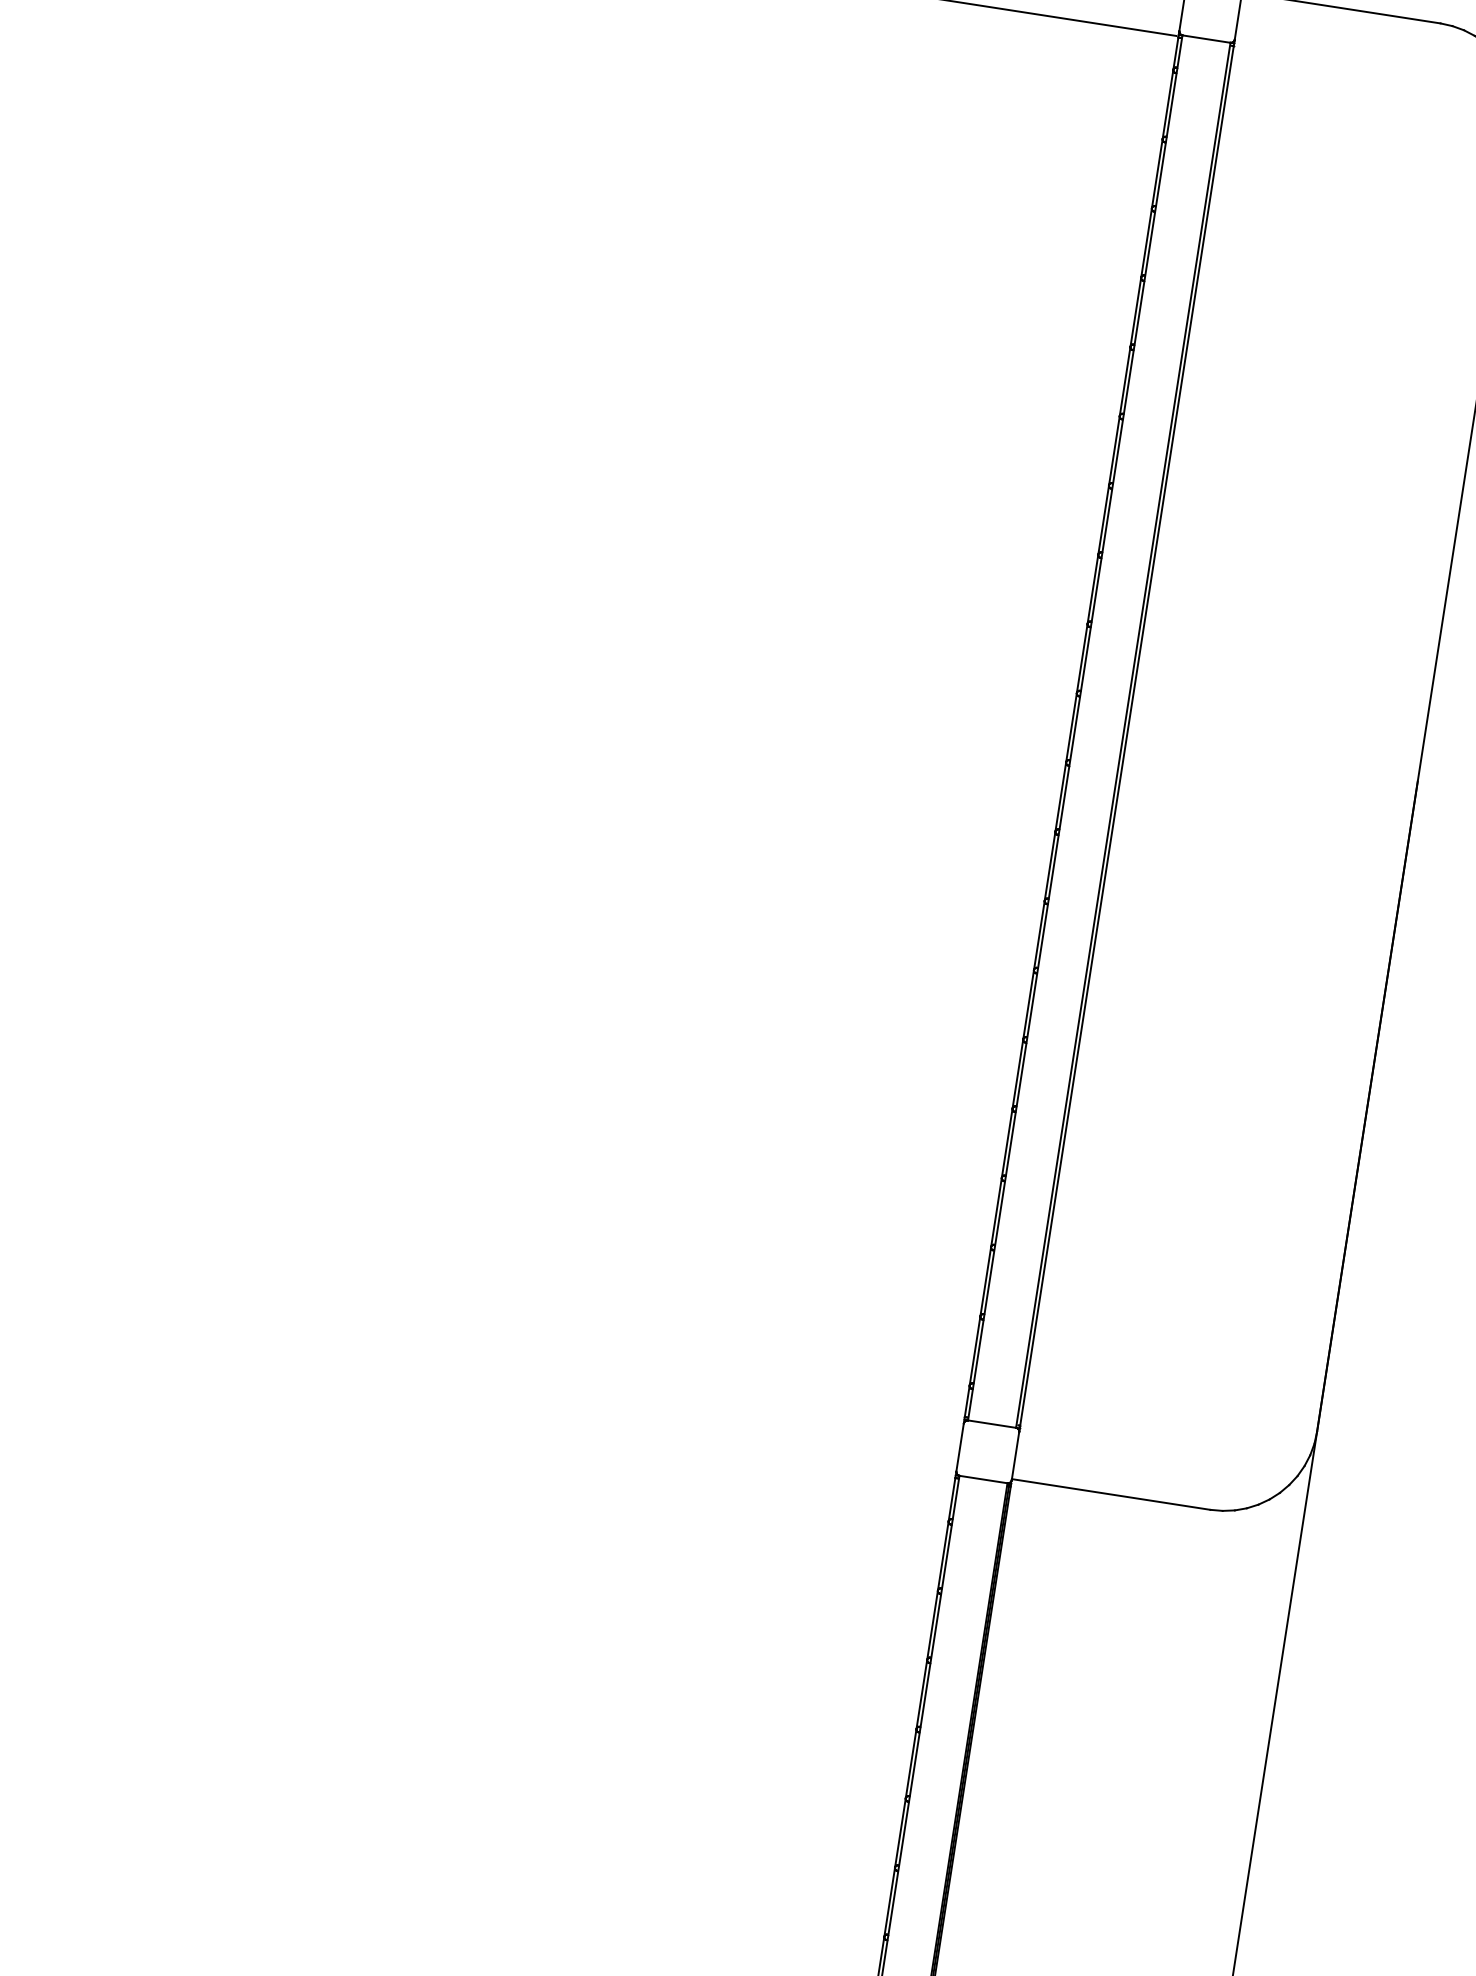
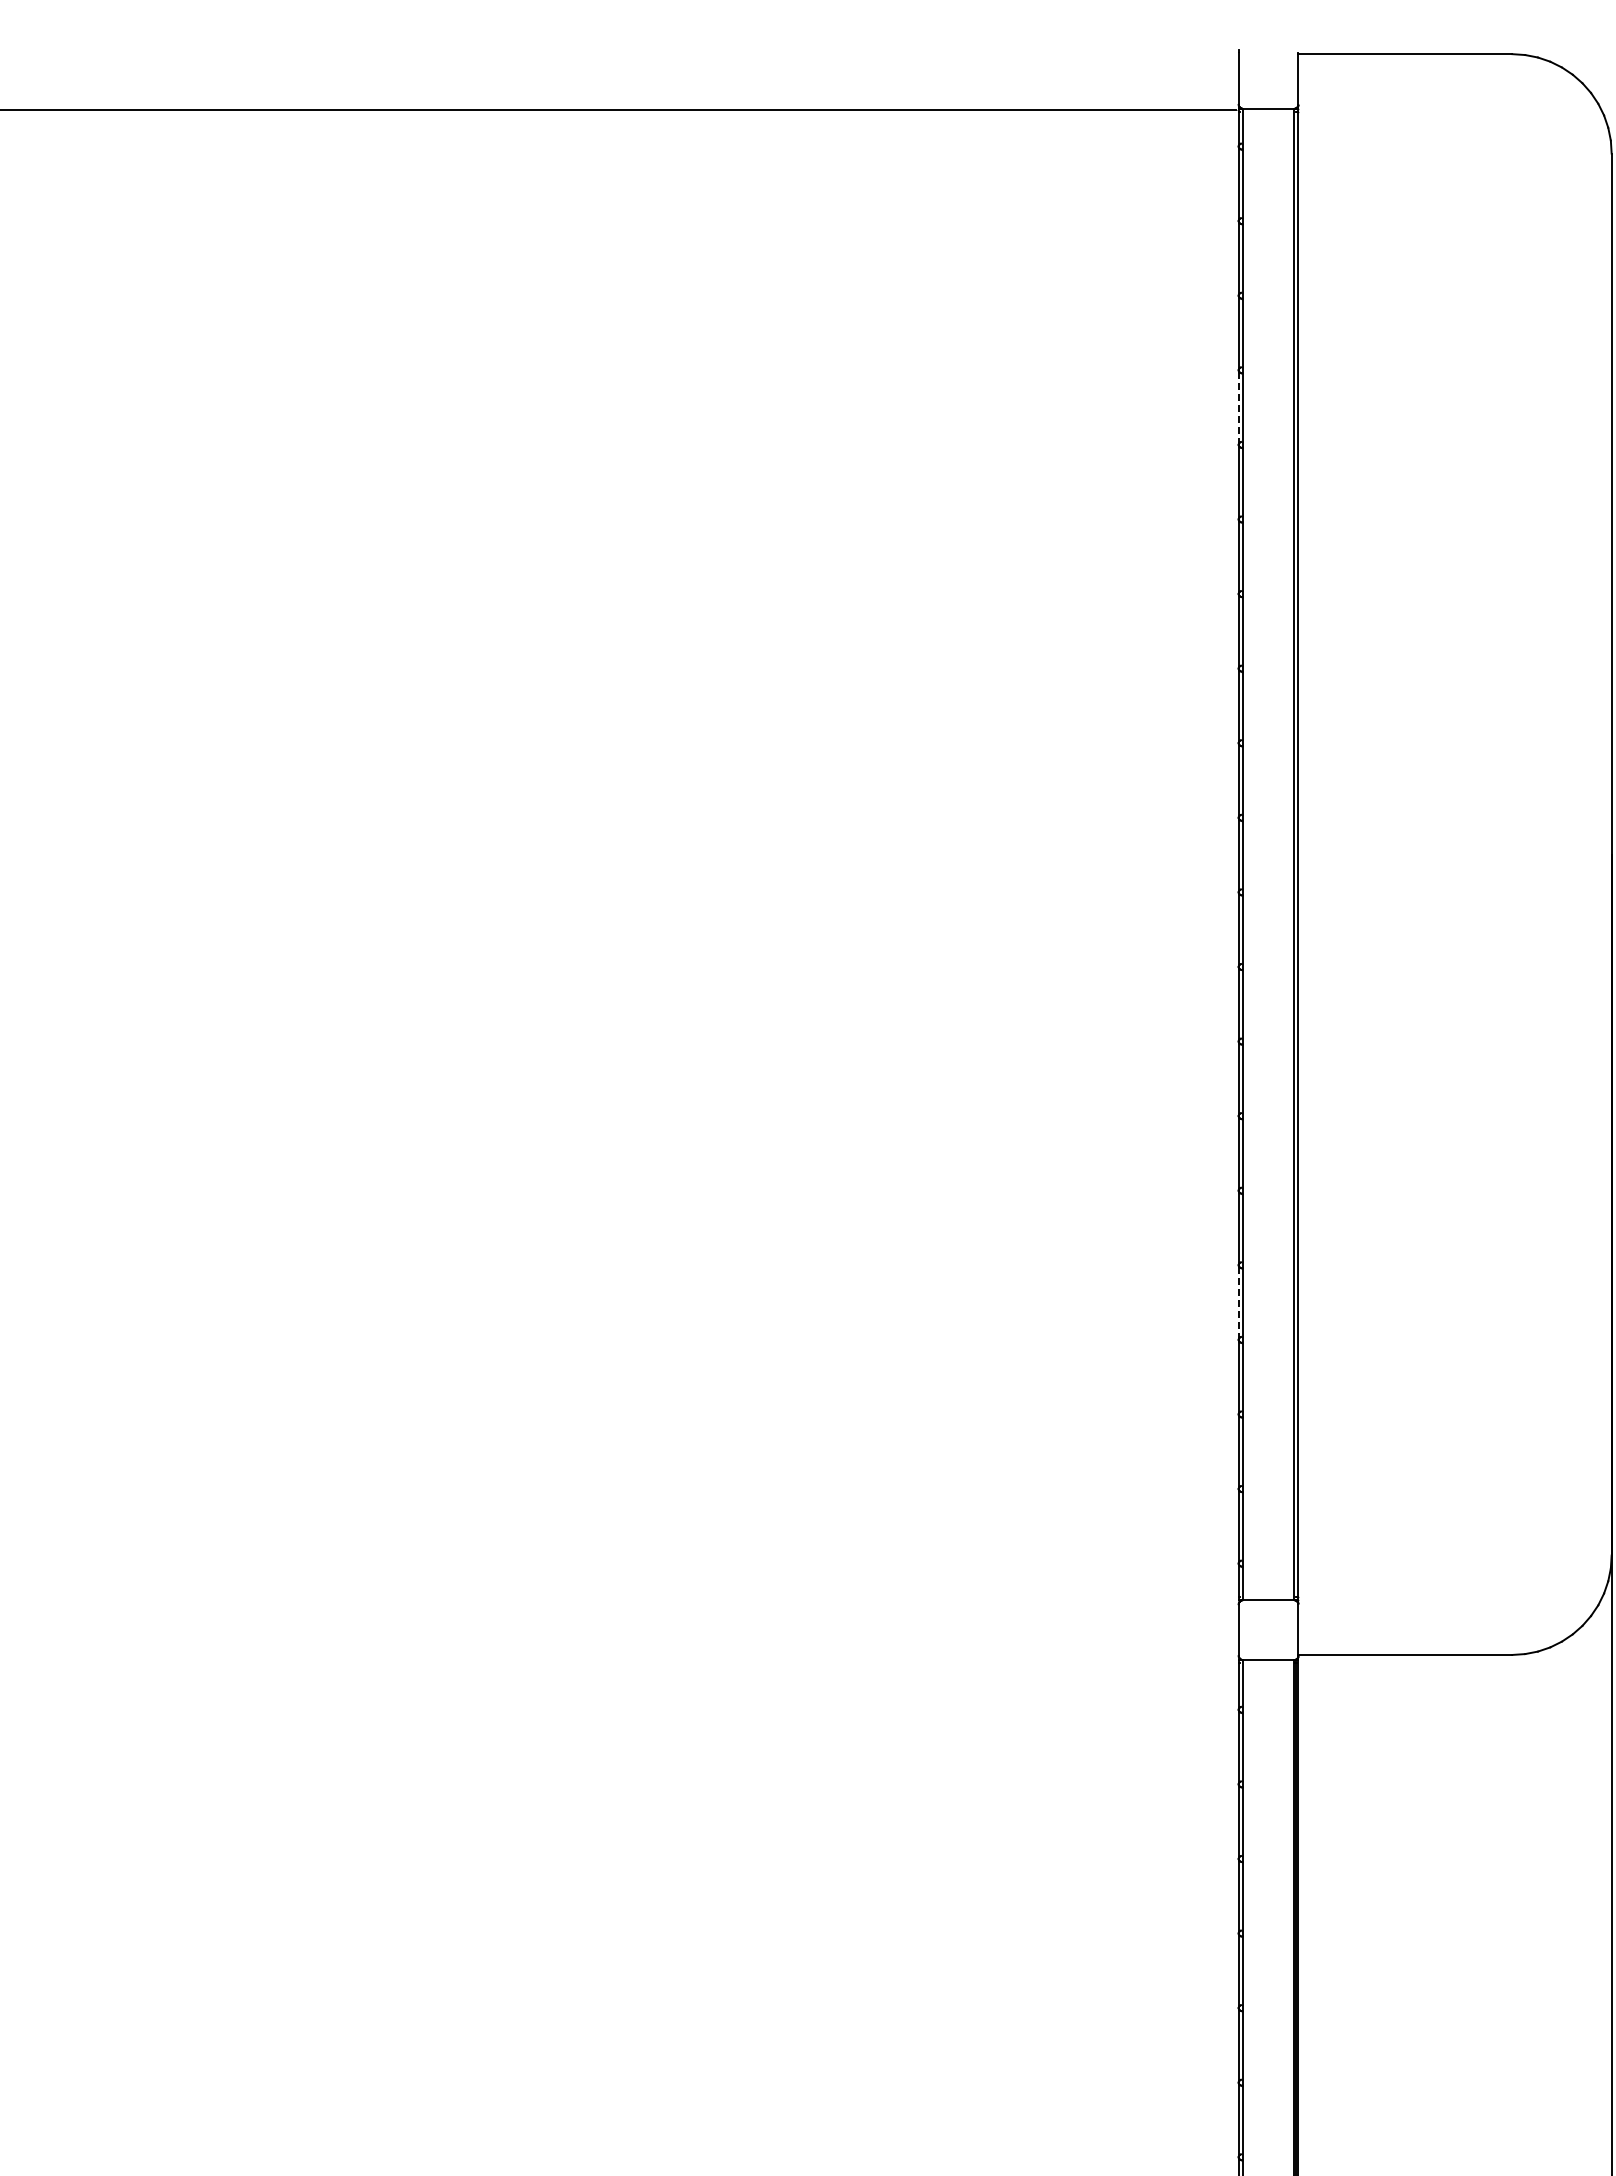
line: (1135, 312) -> (1238, 407), solid -> dashed
line: (1006, 1143) -> (1238, 1302), solid -> dashed

